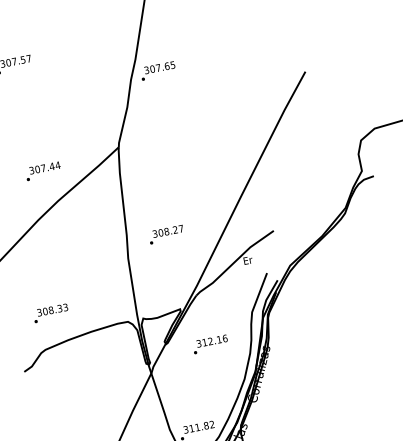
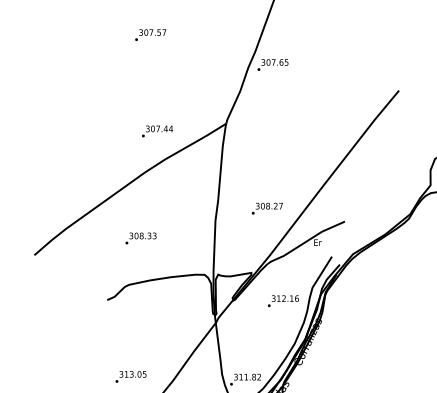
text: (165, 234) -> (266, 208), moved
text: (50, 313) -> (140, 238), moved
text: (210, 343) -> (283, 300), moved

